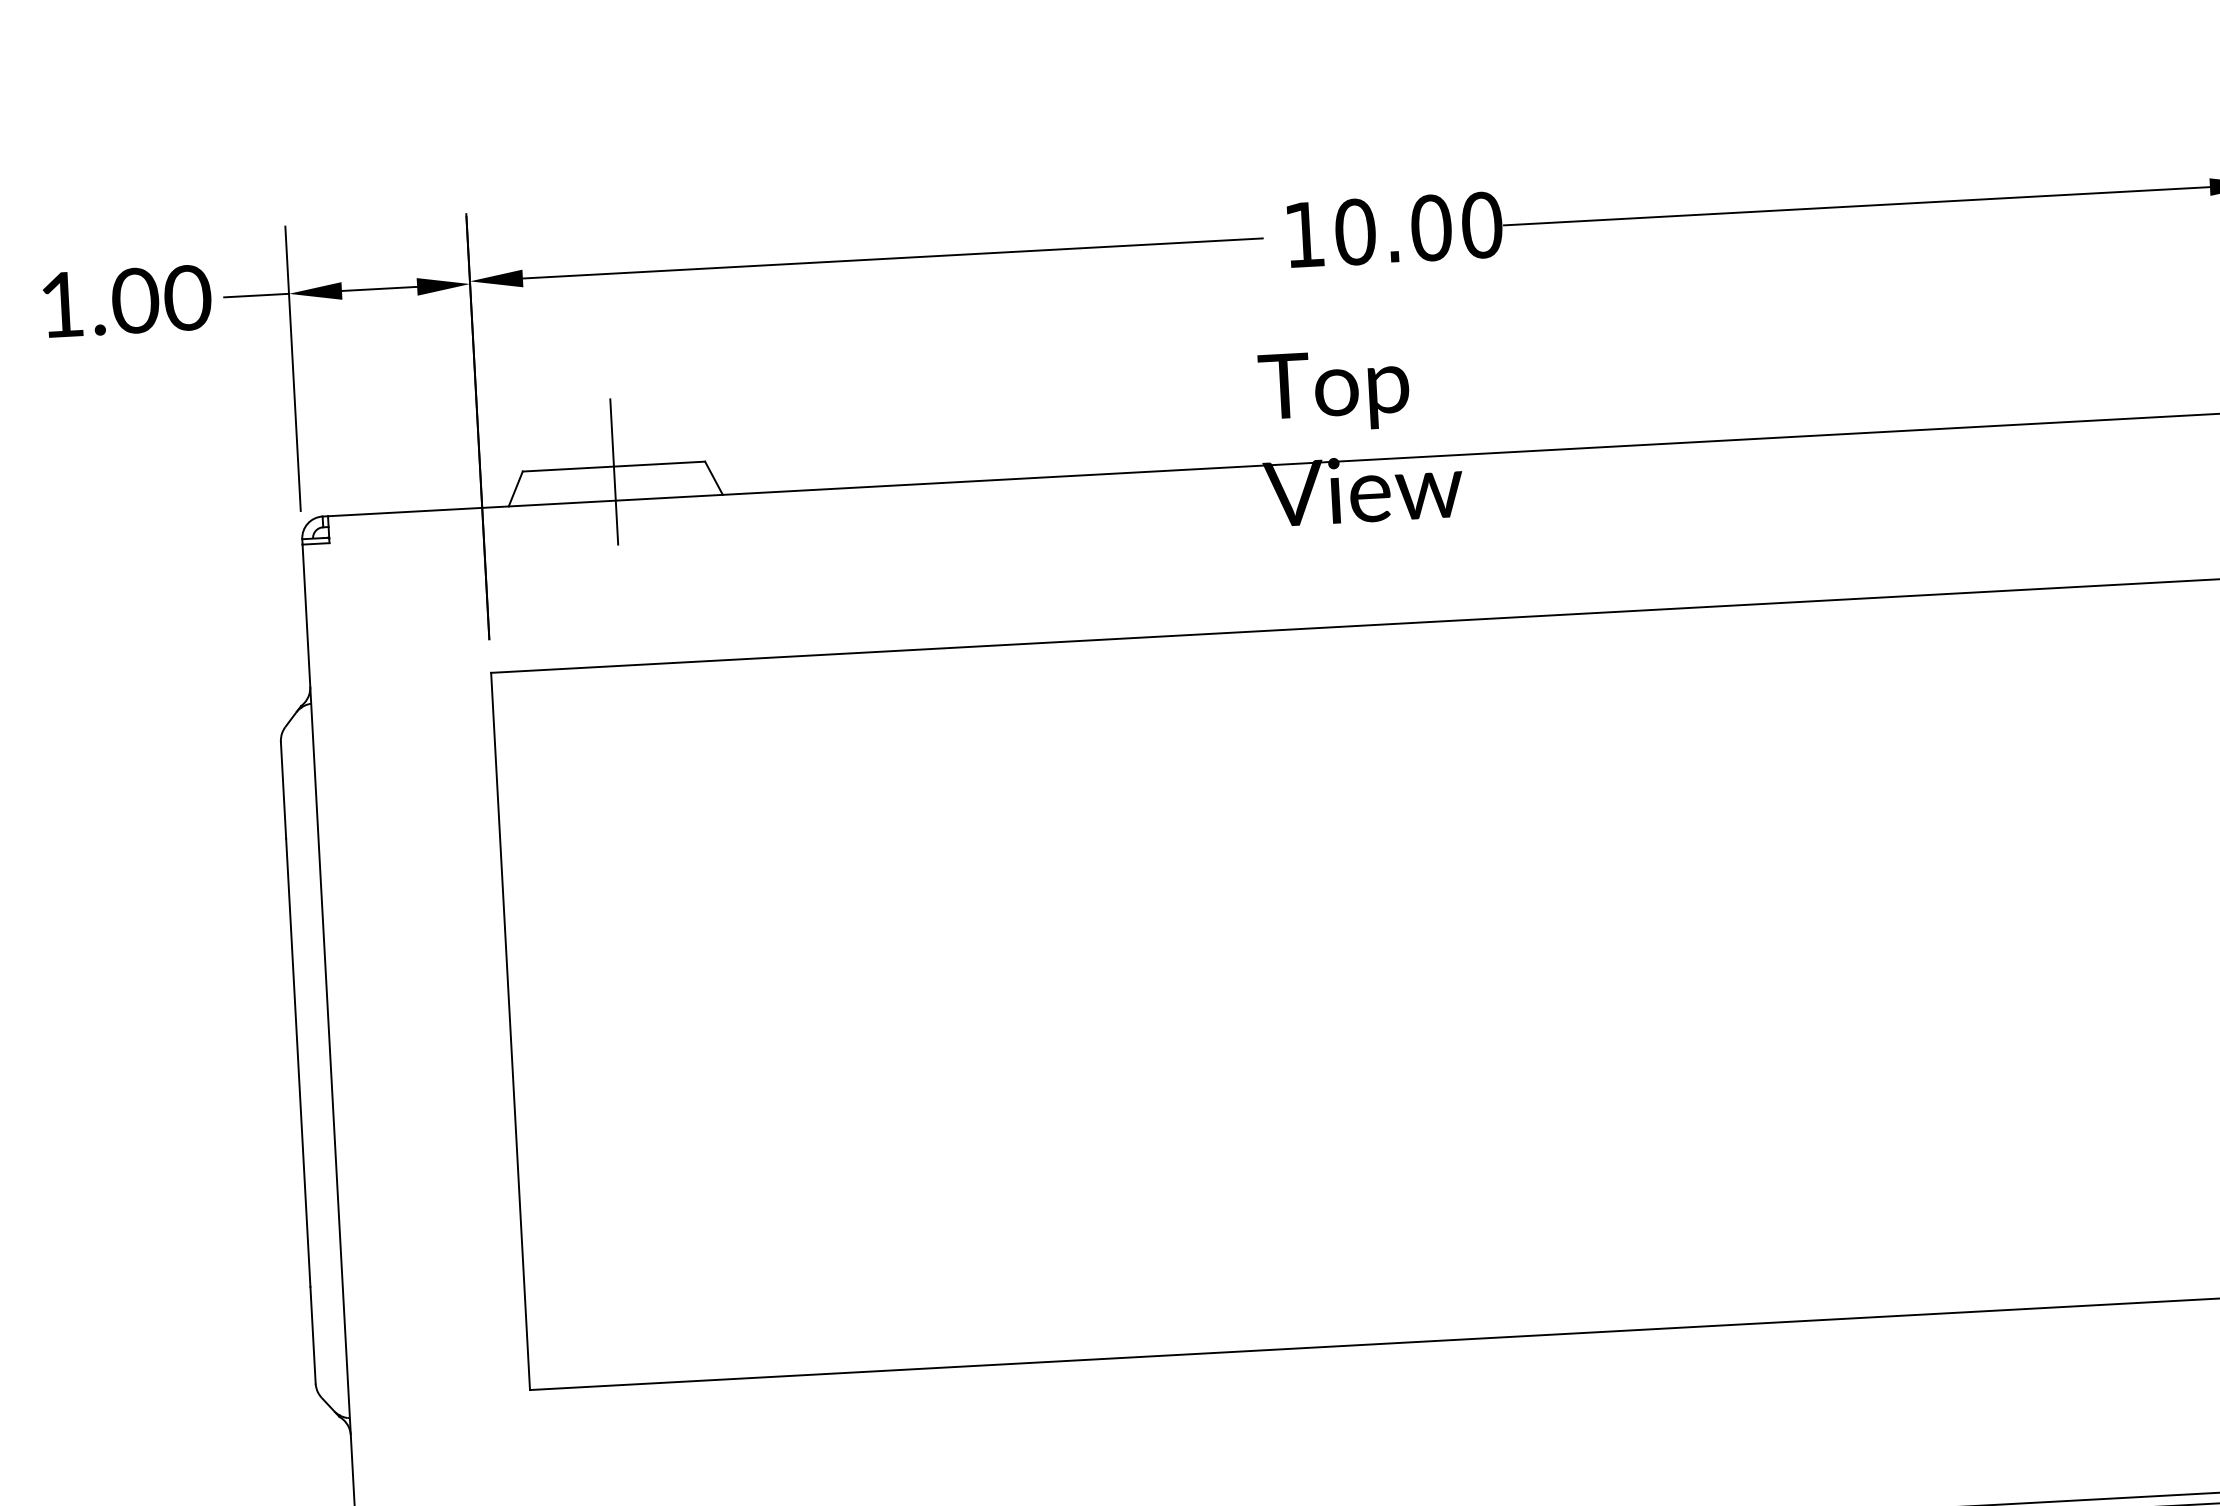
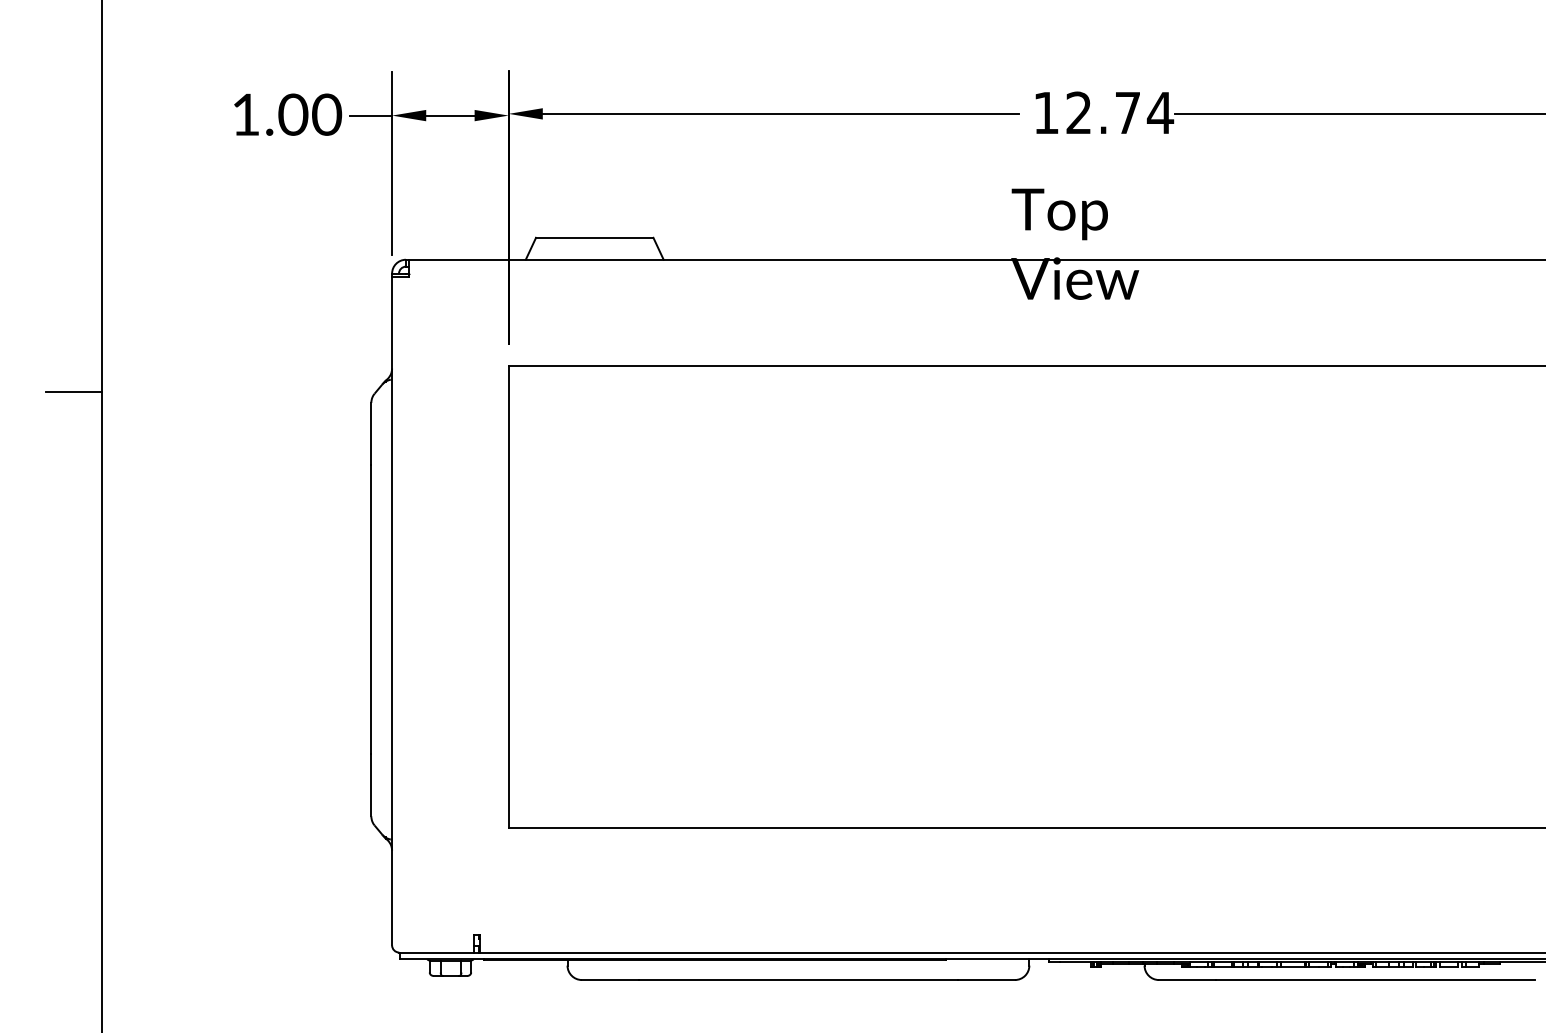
text: (1419, 227) -> (1120, 112), 10.00 -> 12.74
line: (613, 472) -> (594, 241), removed

